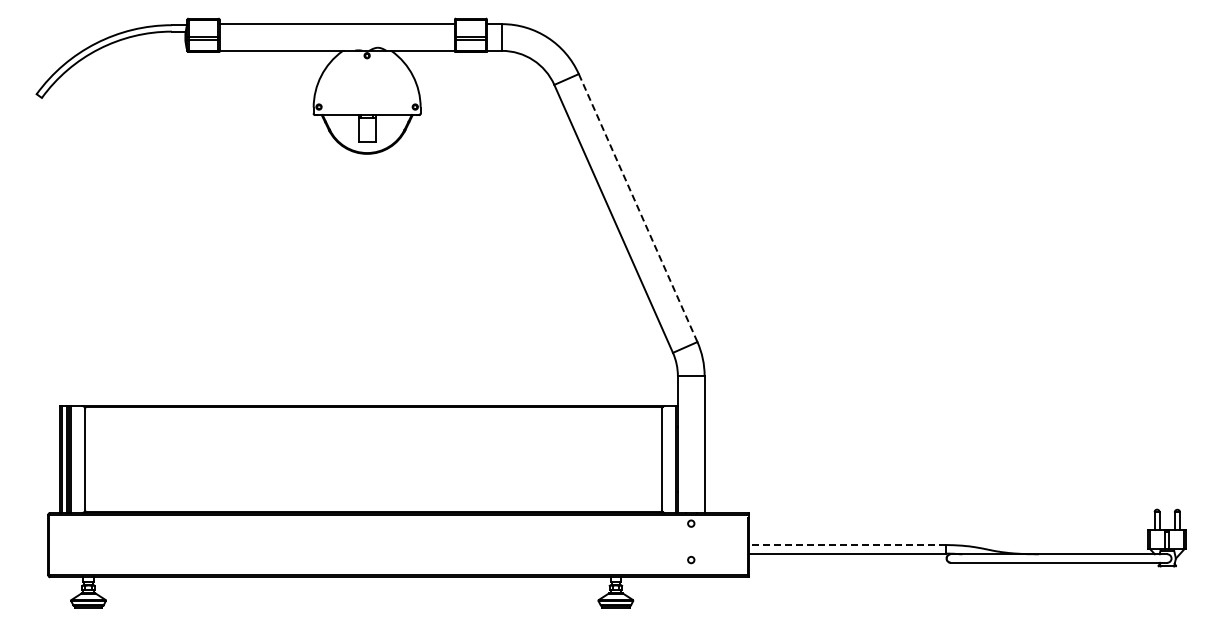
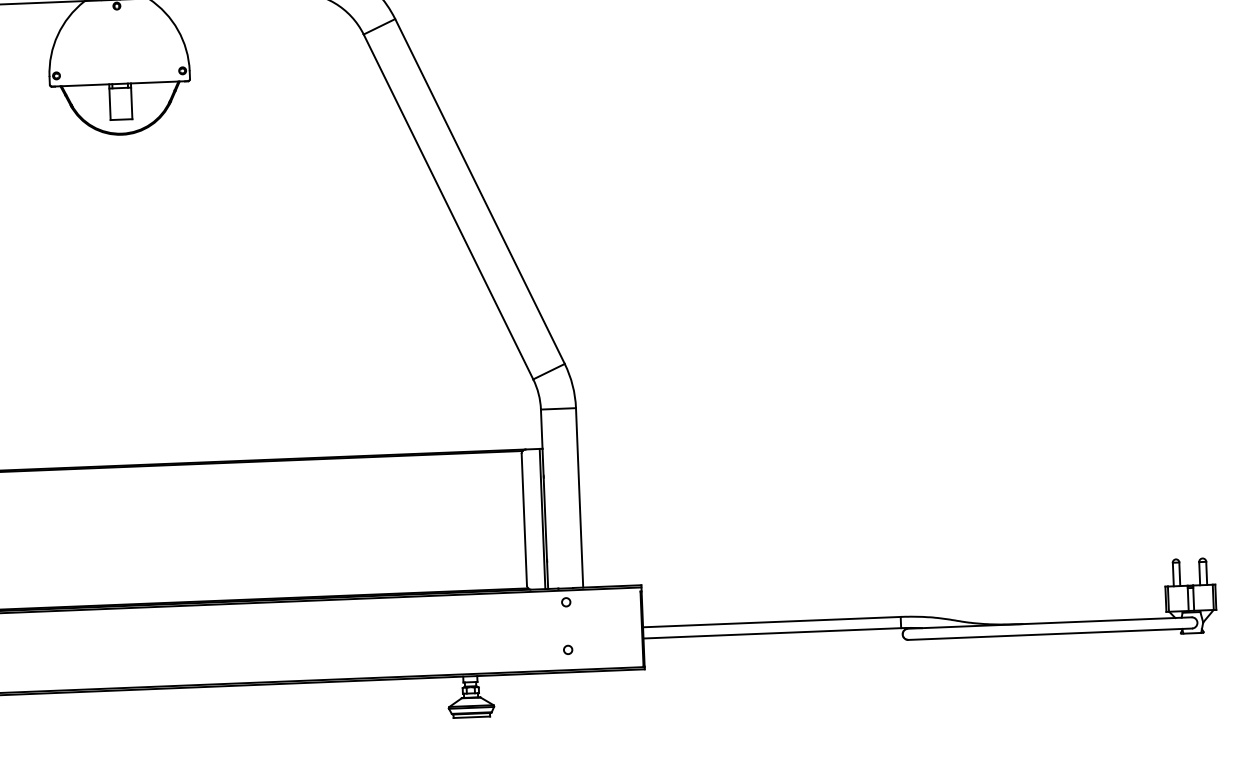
line: (638, 208) -> (480, 192), dashed -> solid
line: (846, 545) -> (770, 622), dashed -> solid

